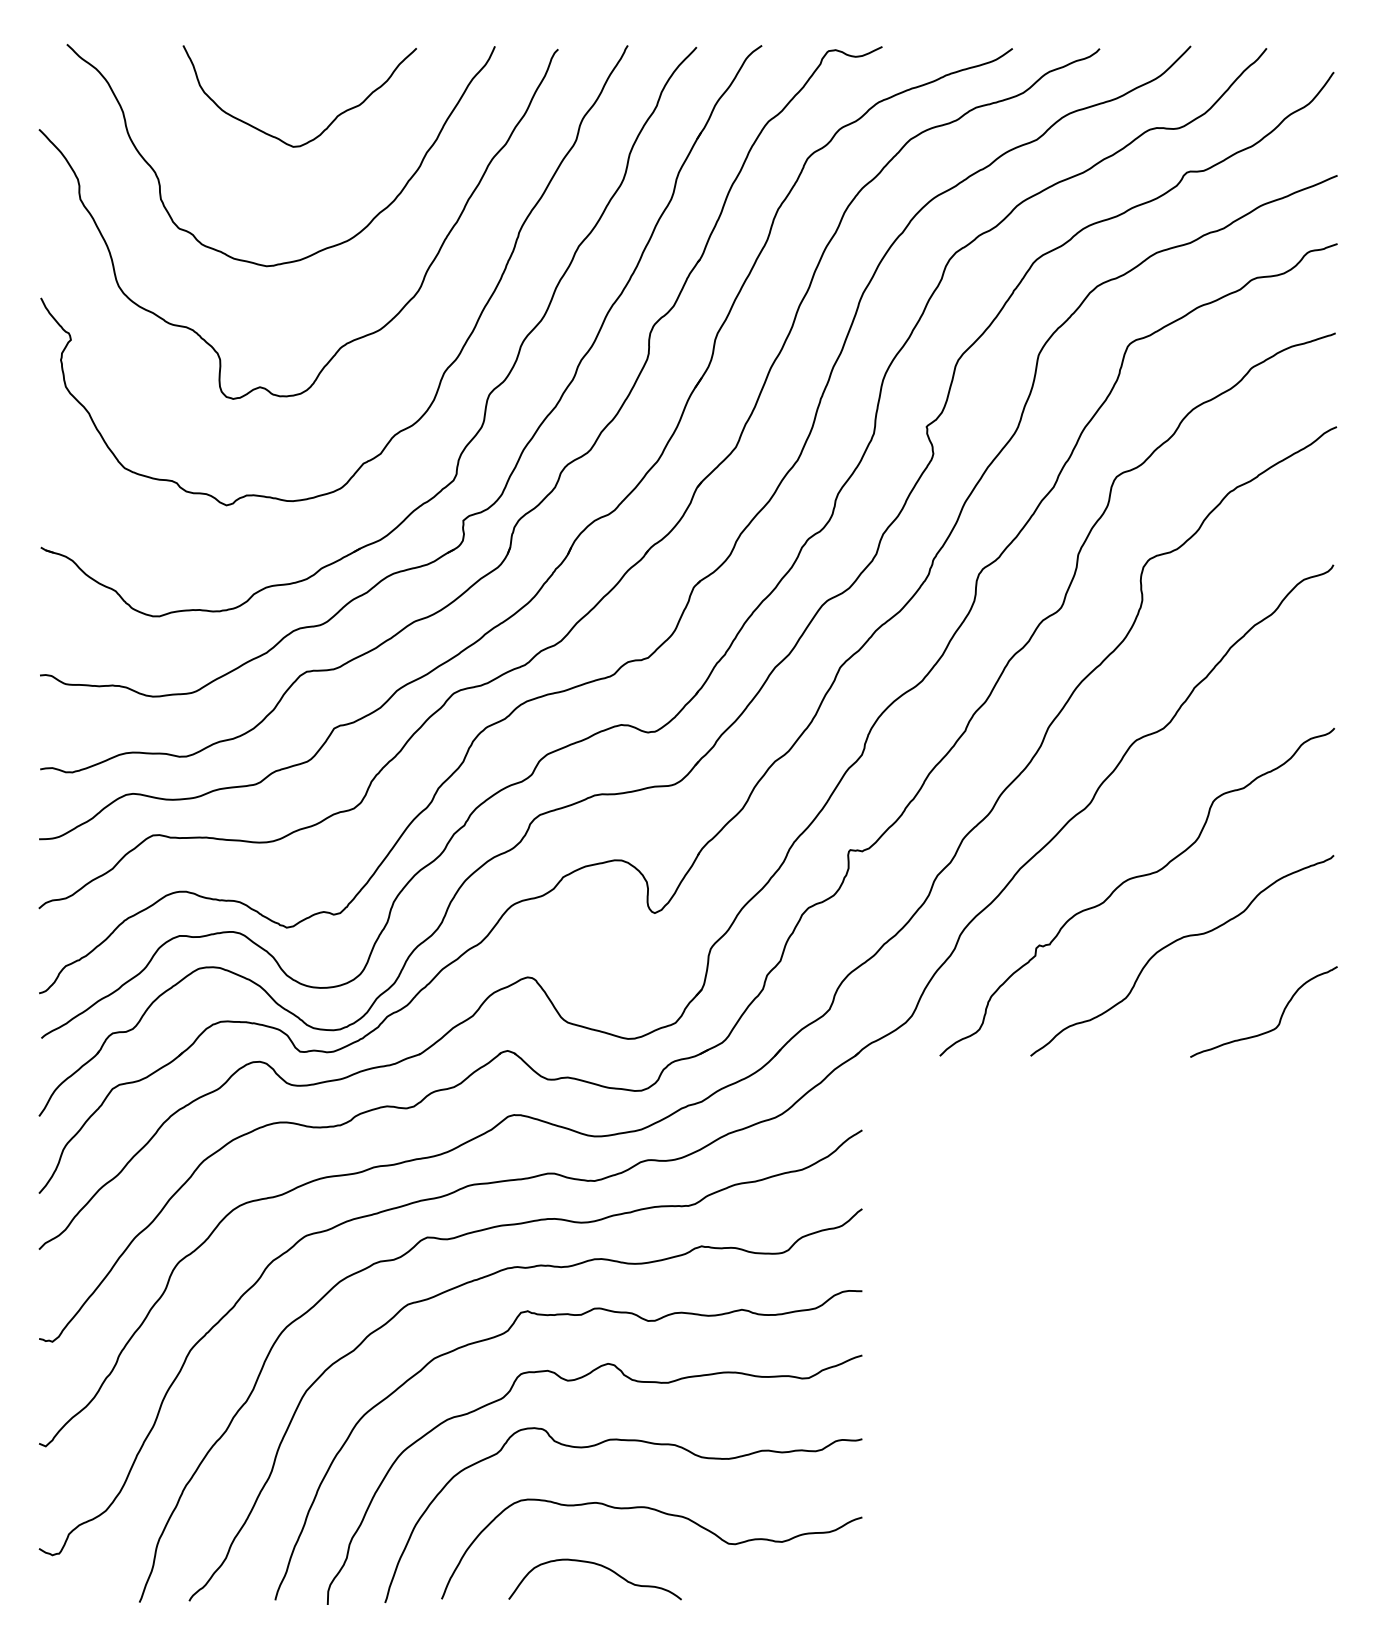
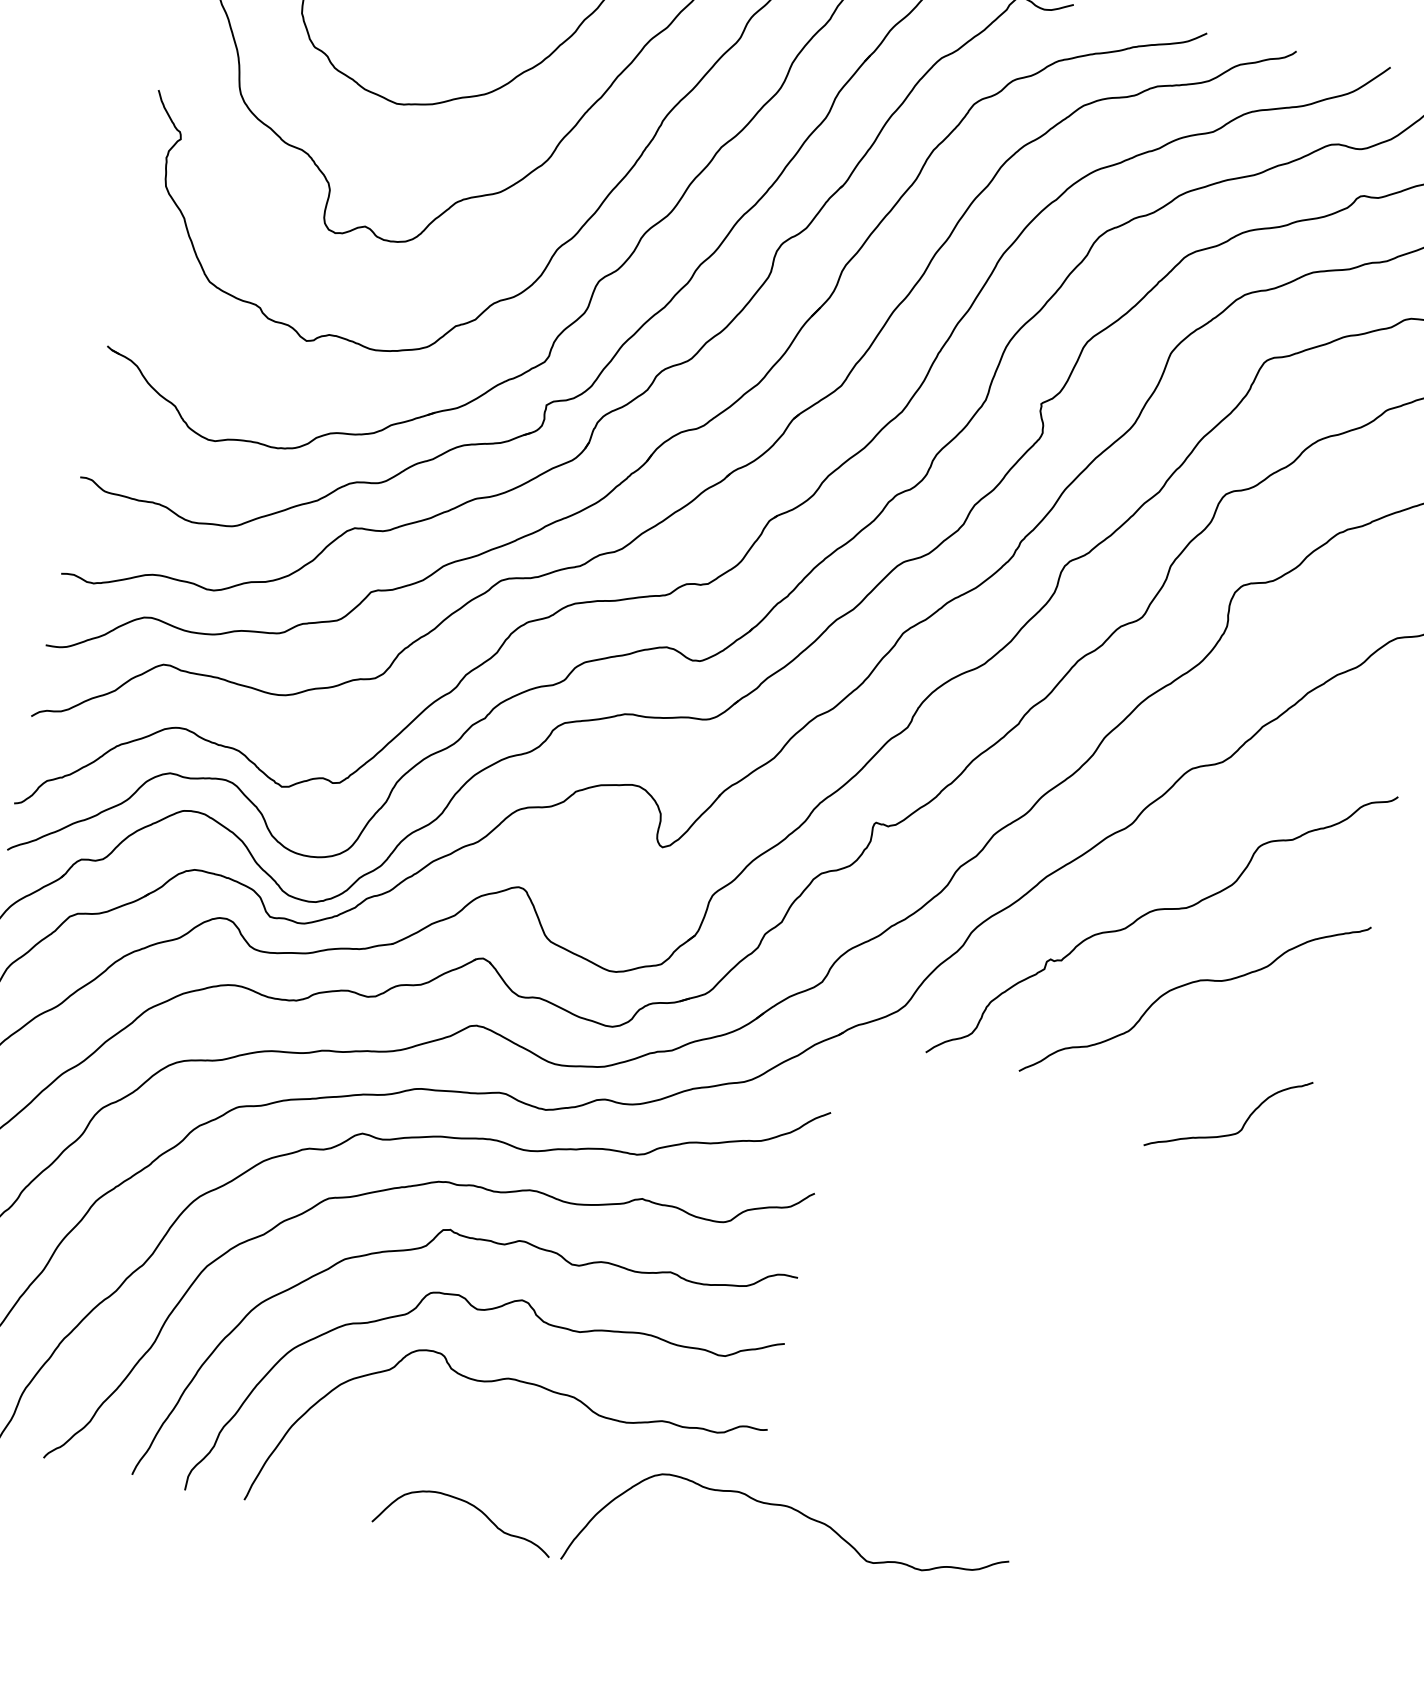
curve: (1280, 1016) -> (1244, 1121), moved
curve: (661, 1513) -> (803, 1516), moved

